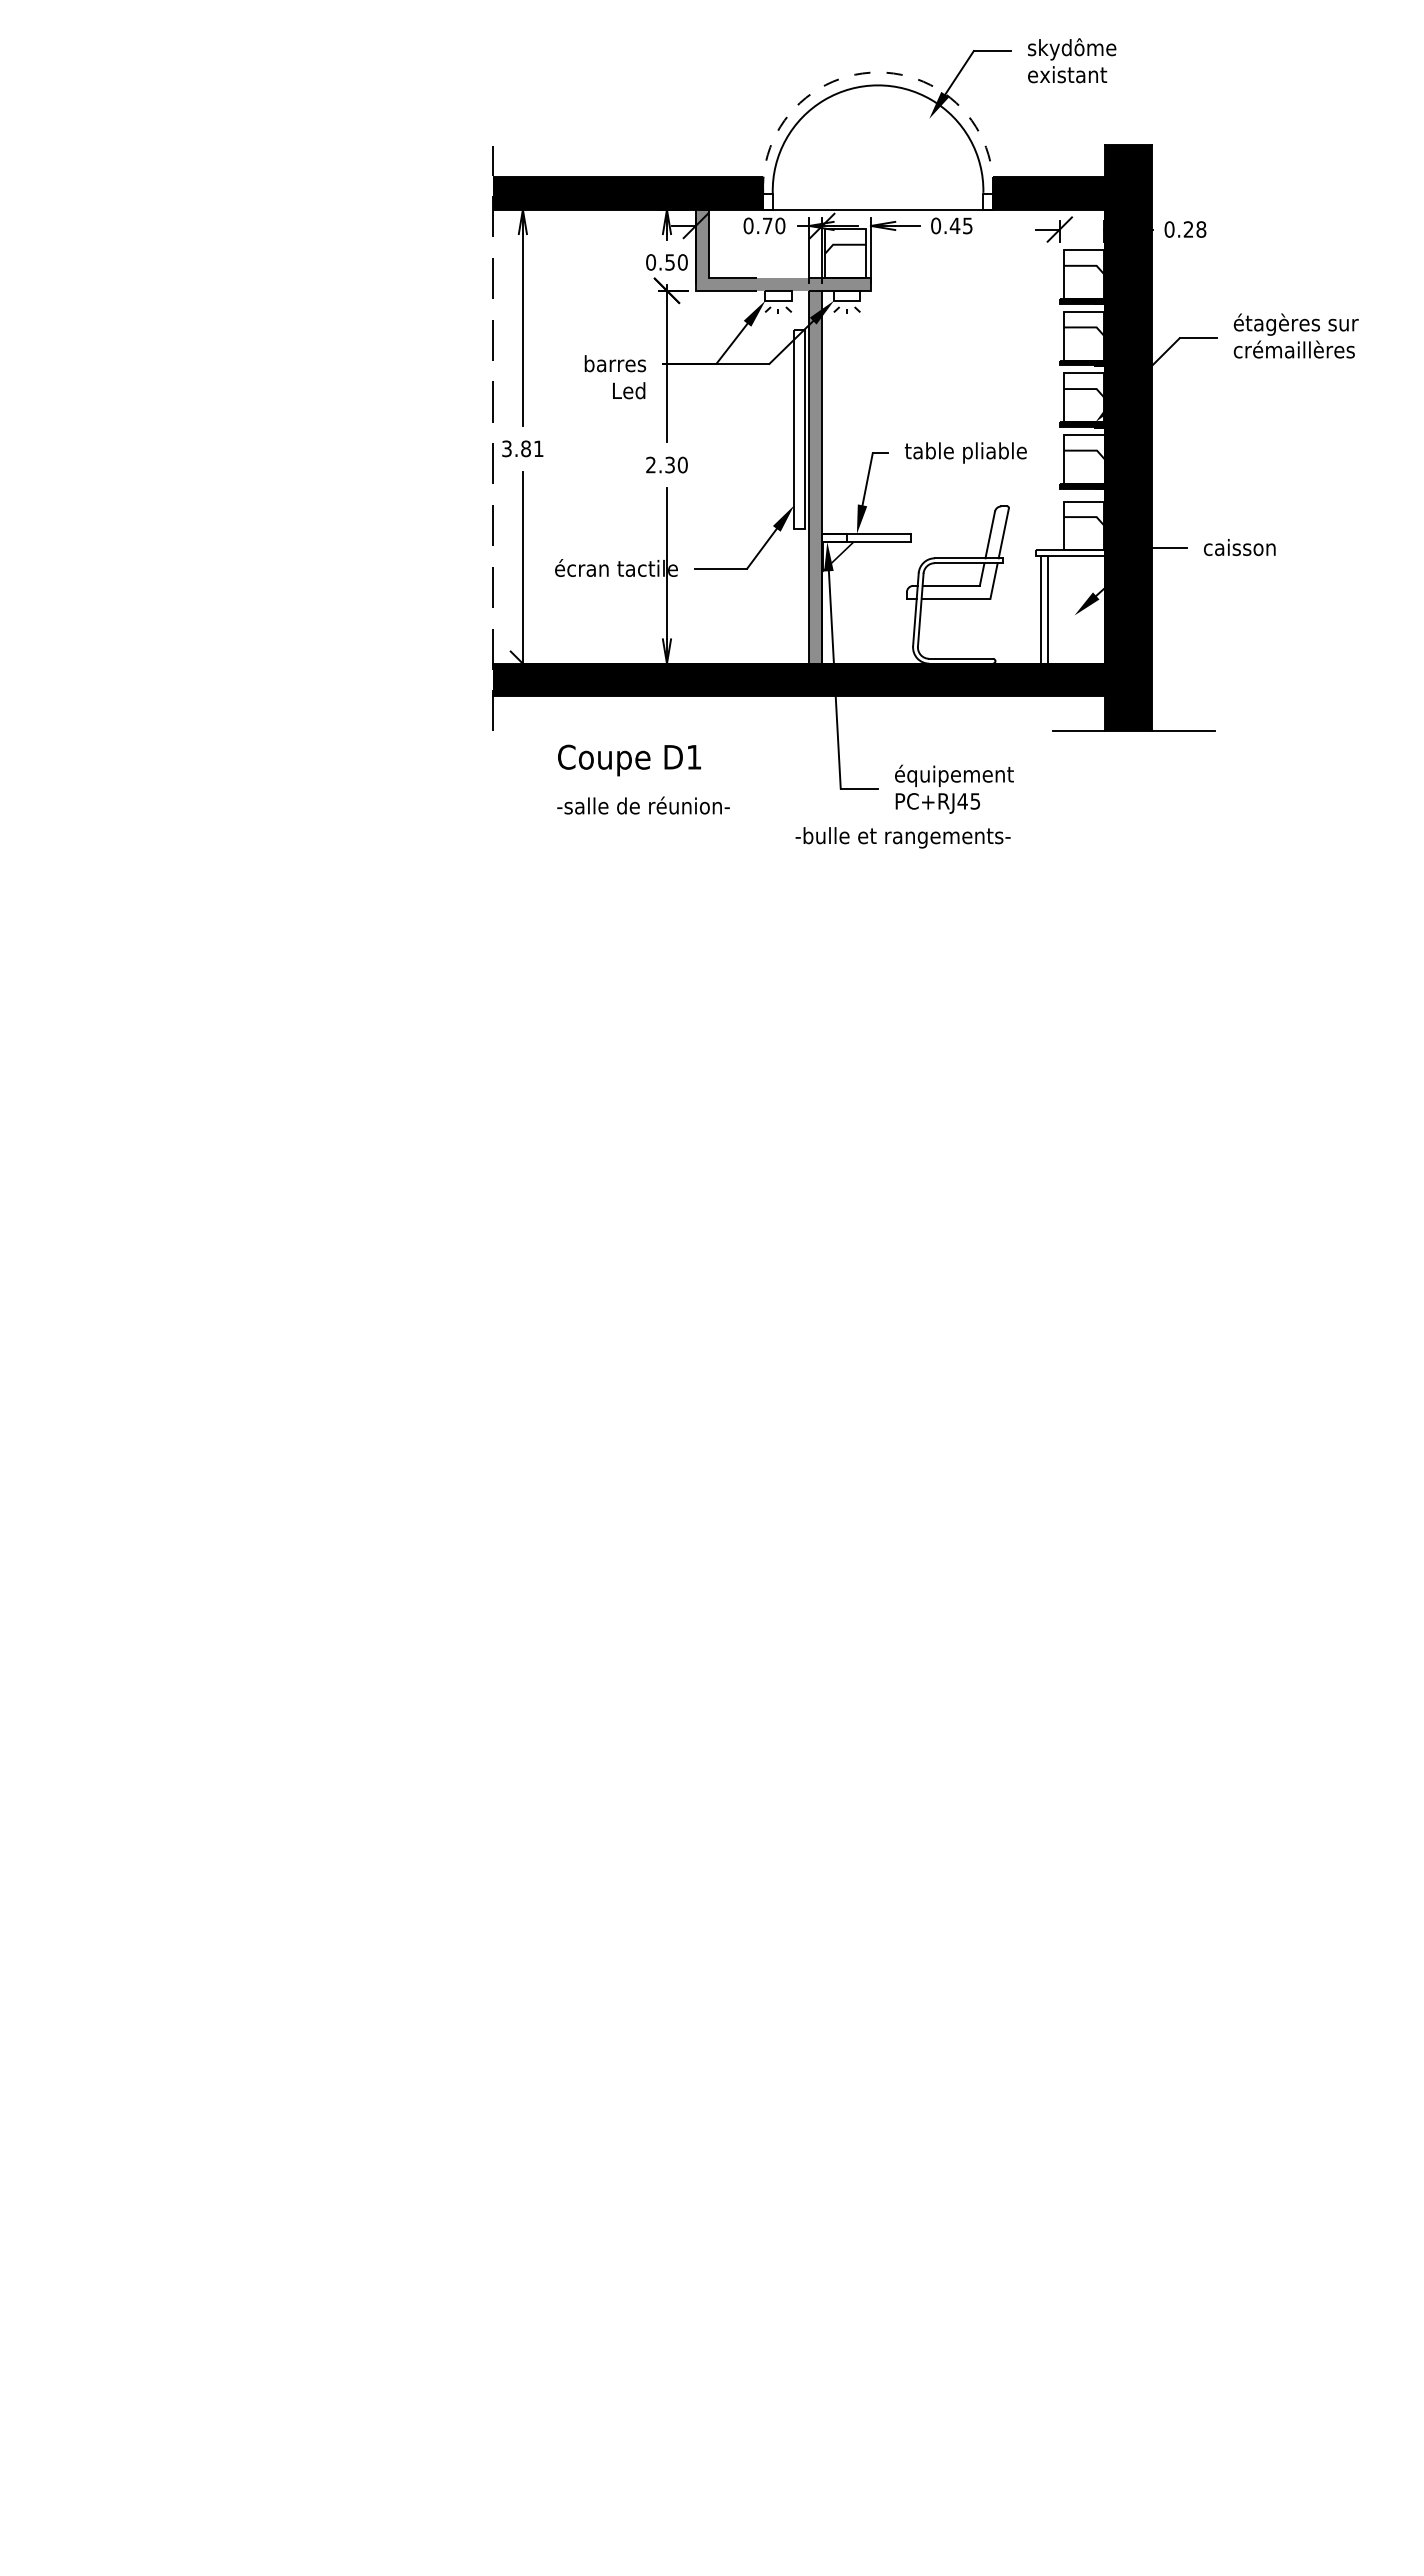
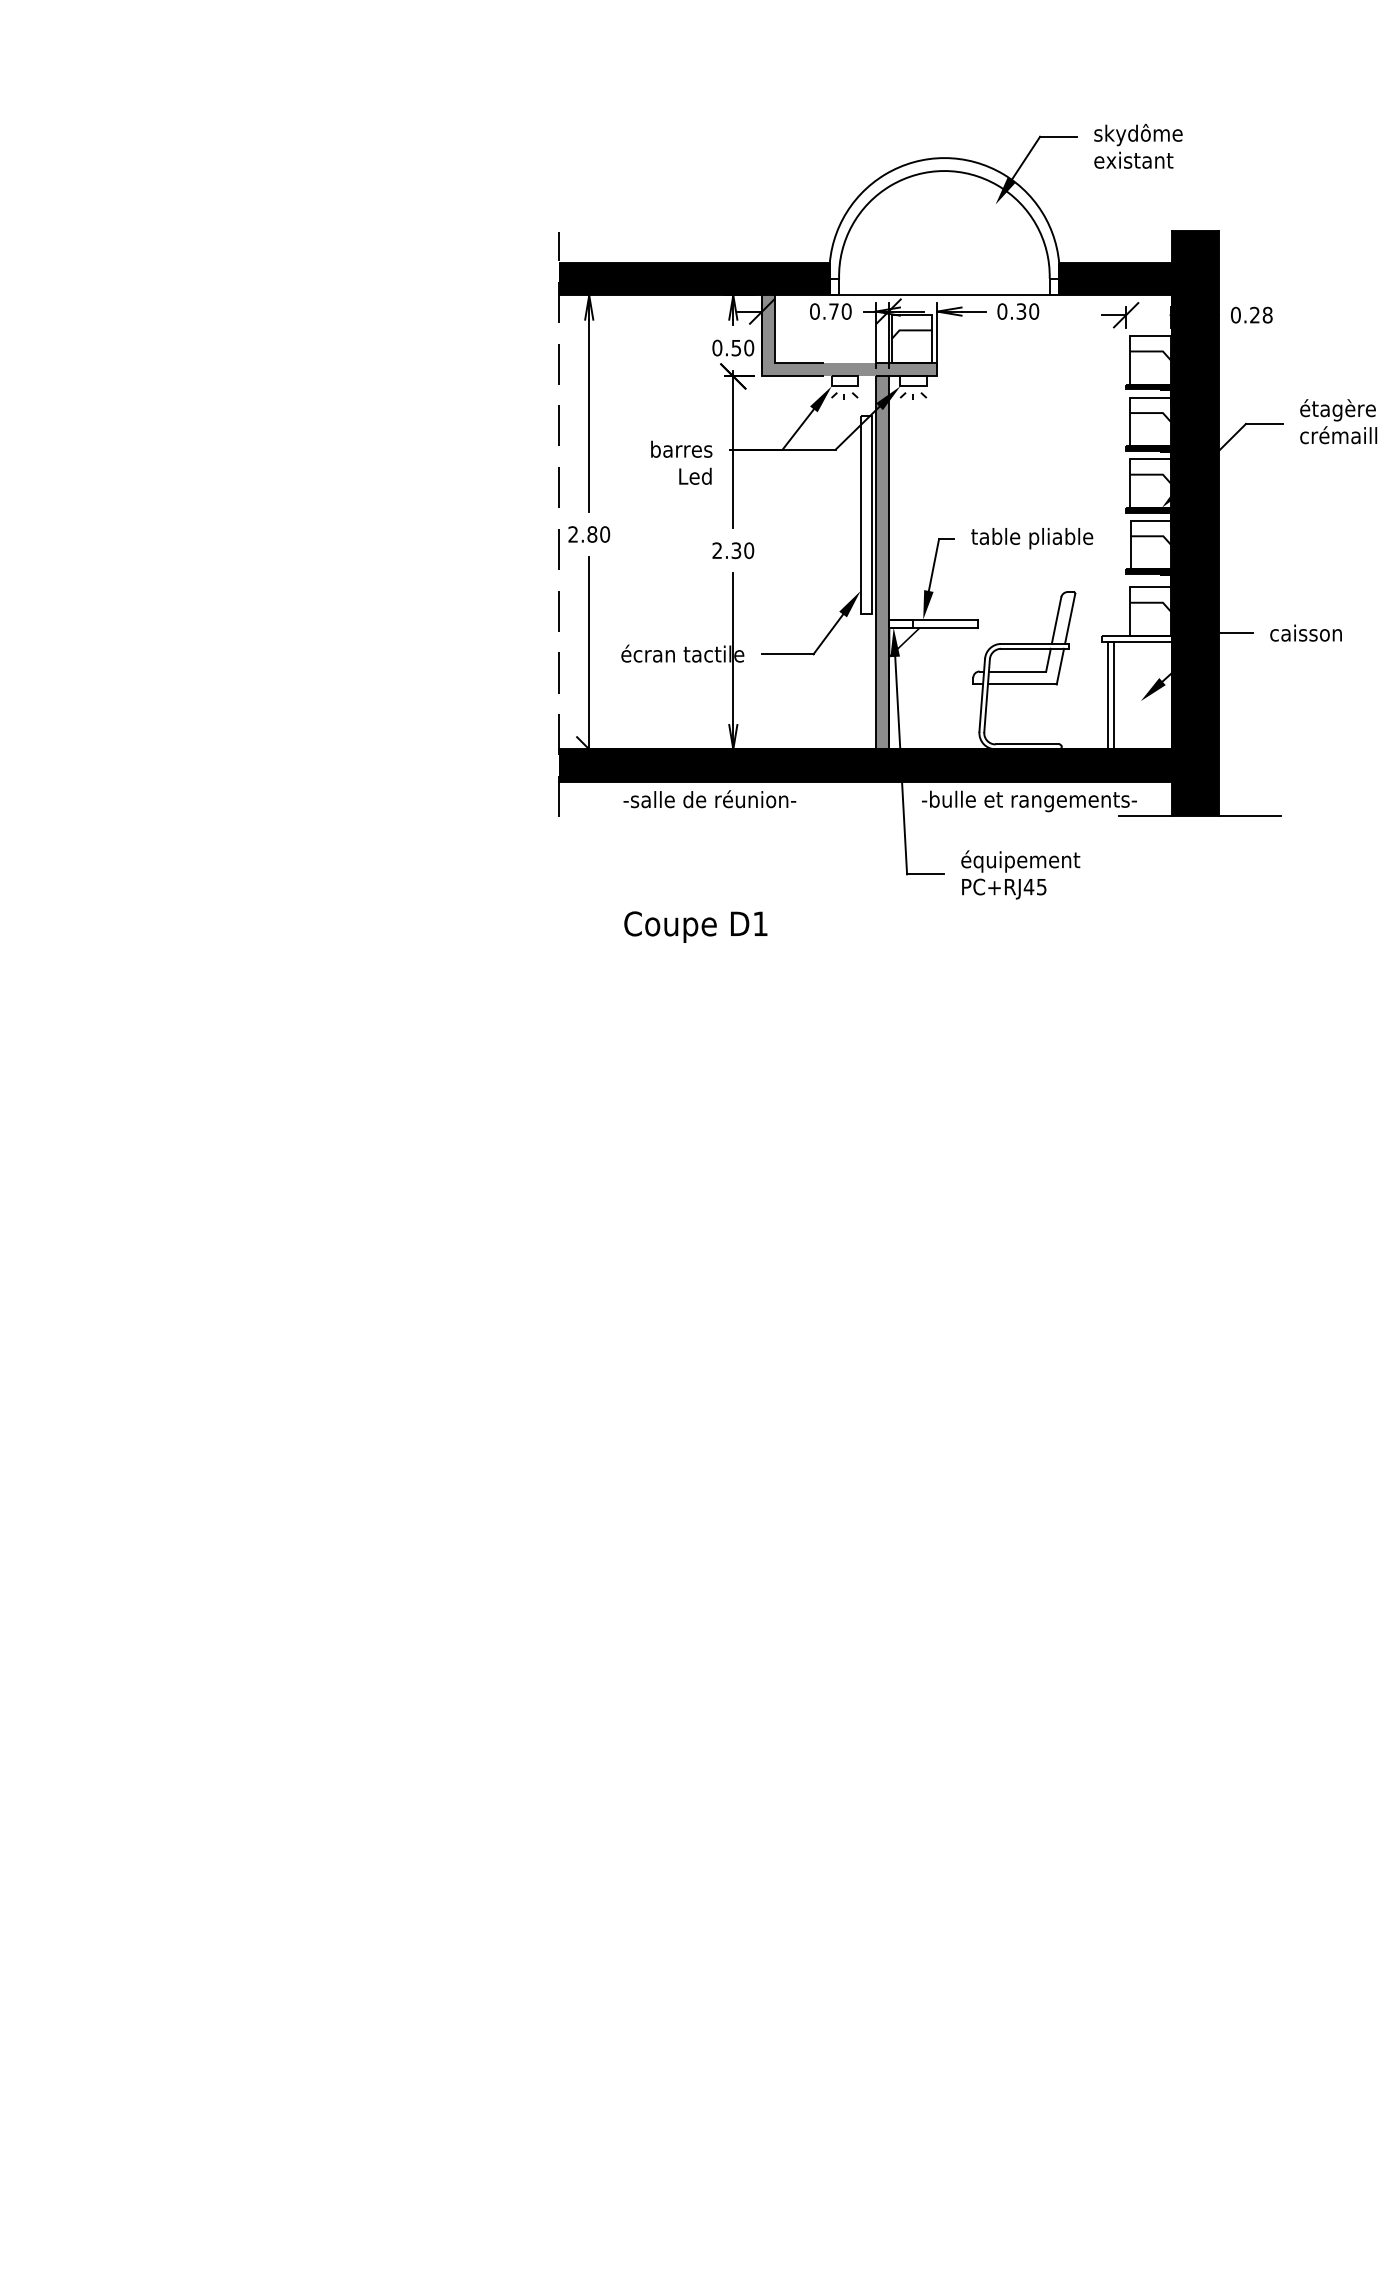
arc: (878, 72) -> (944, 158), dashed -> solid
text: (960, 225) -> (1026, 311), 0.45 -> 0.30
text: (522, 448) -> (588, 534), 3.81 -> 2.80
text: (629, 760) -> (695, 927), moved
text: (643, 805) -> (709, 799), moved
text: (902, 837) -> (1028, 801), moved

